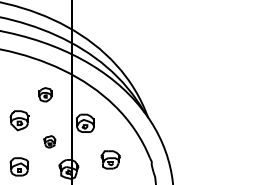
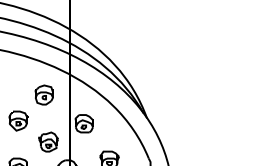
part: (45, 94) -> (44, 94), size x1.43
part: (49, 141) -> (48, 141), size x1.67

